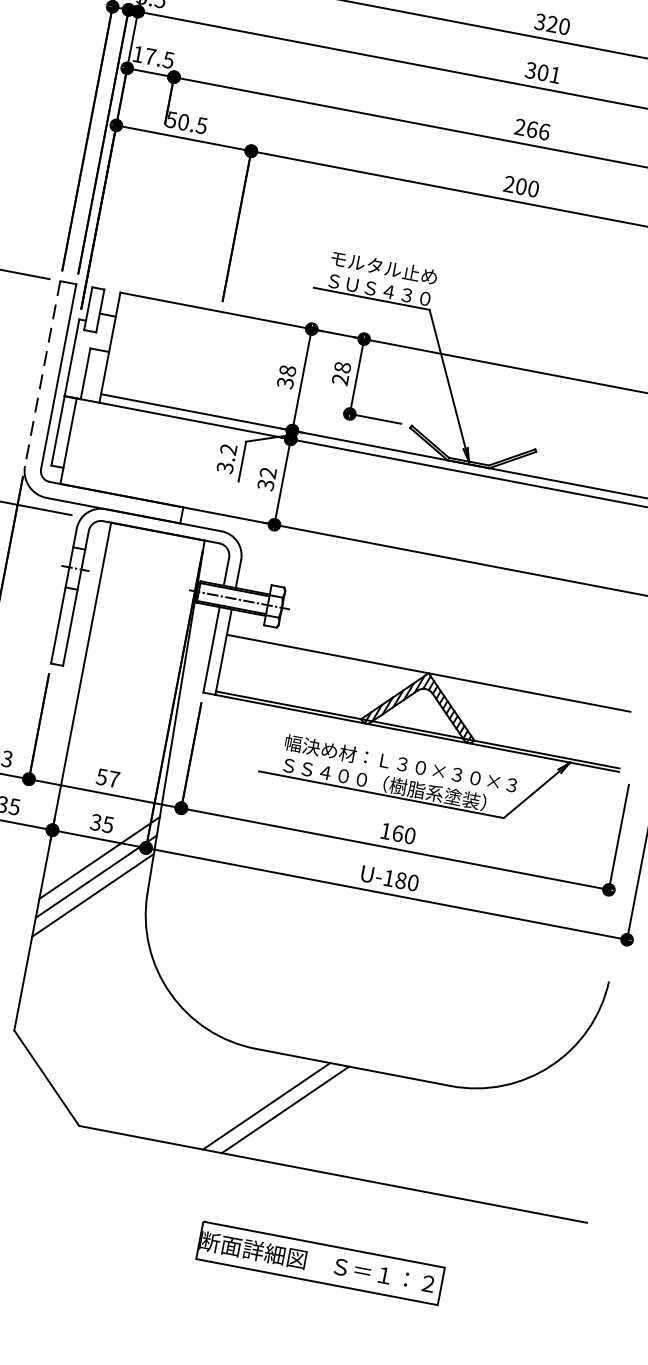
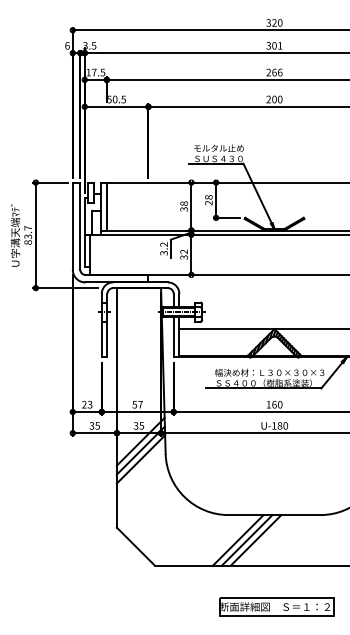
line: (122, 345) -> (106, 206), added
line: (41, 374) -> (72, 226), dashed -> solid
line: (304, 1114) -> (256, 540), added

